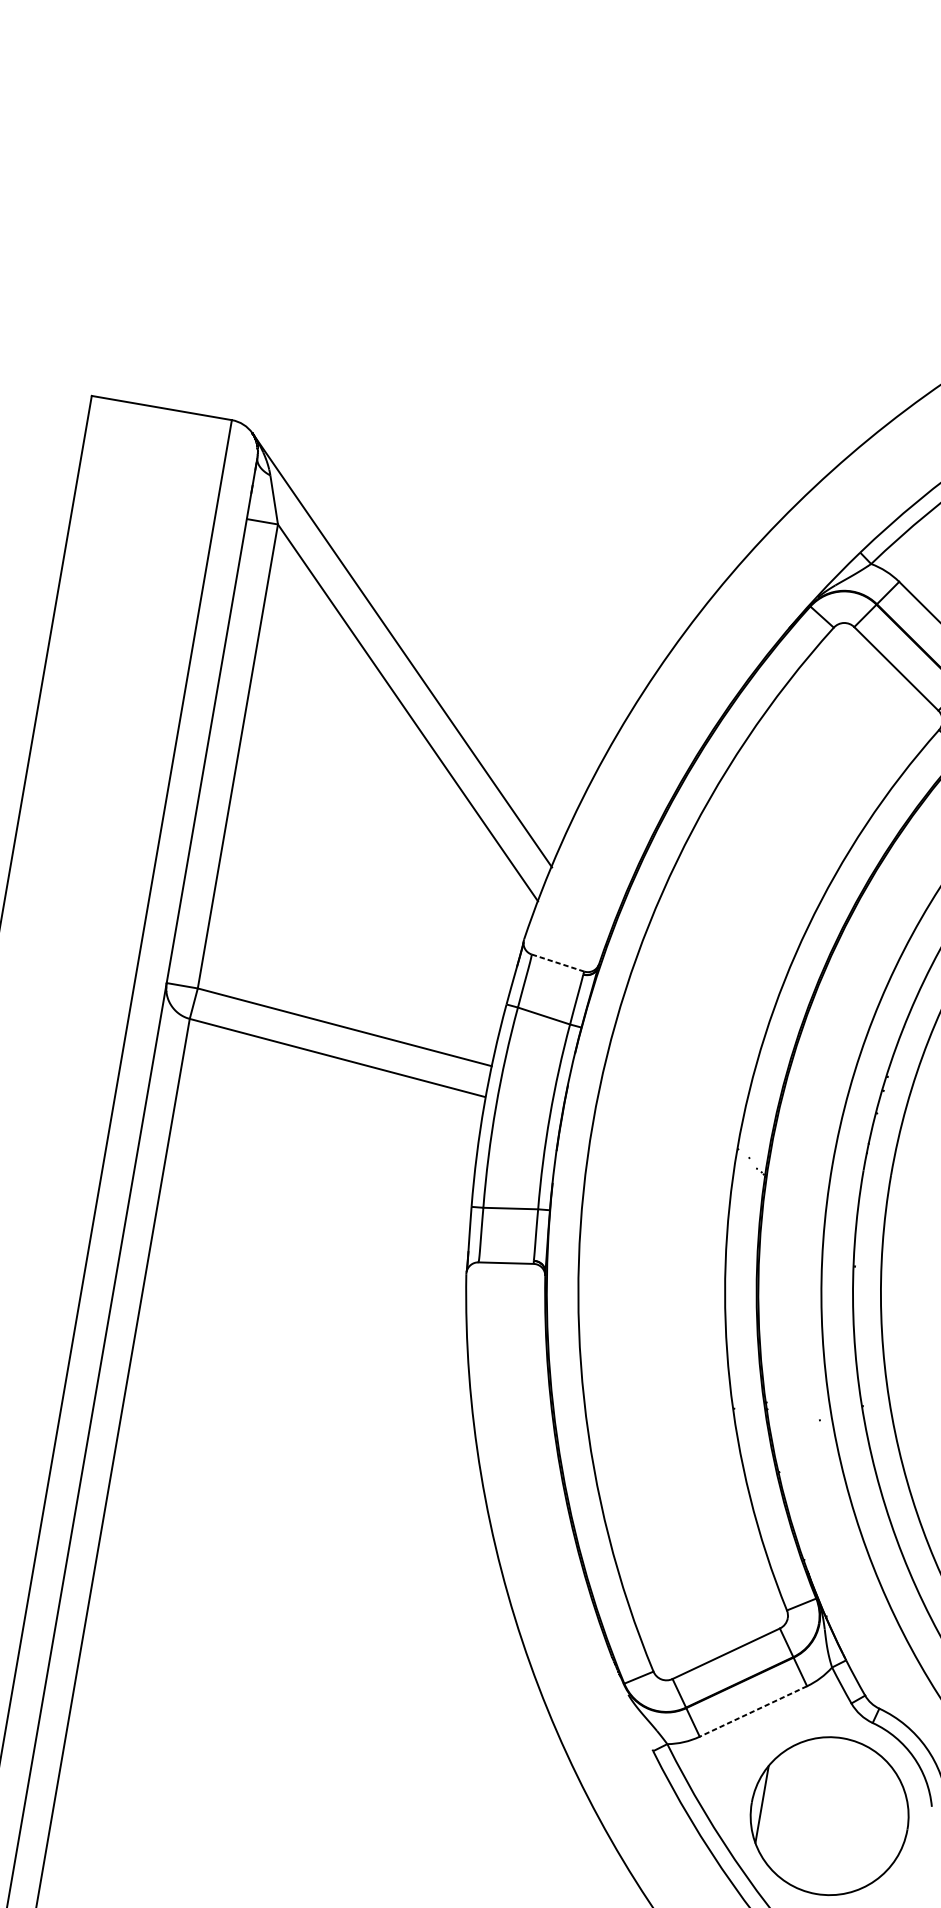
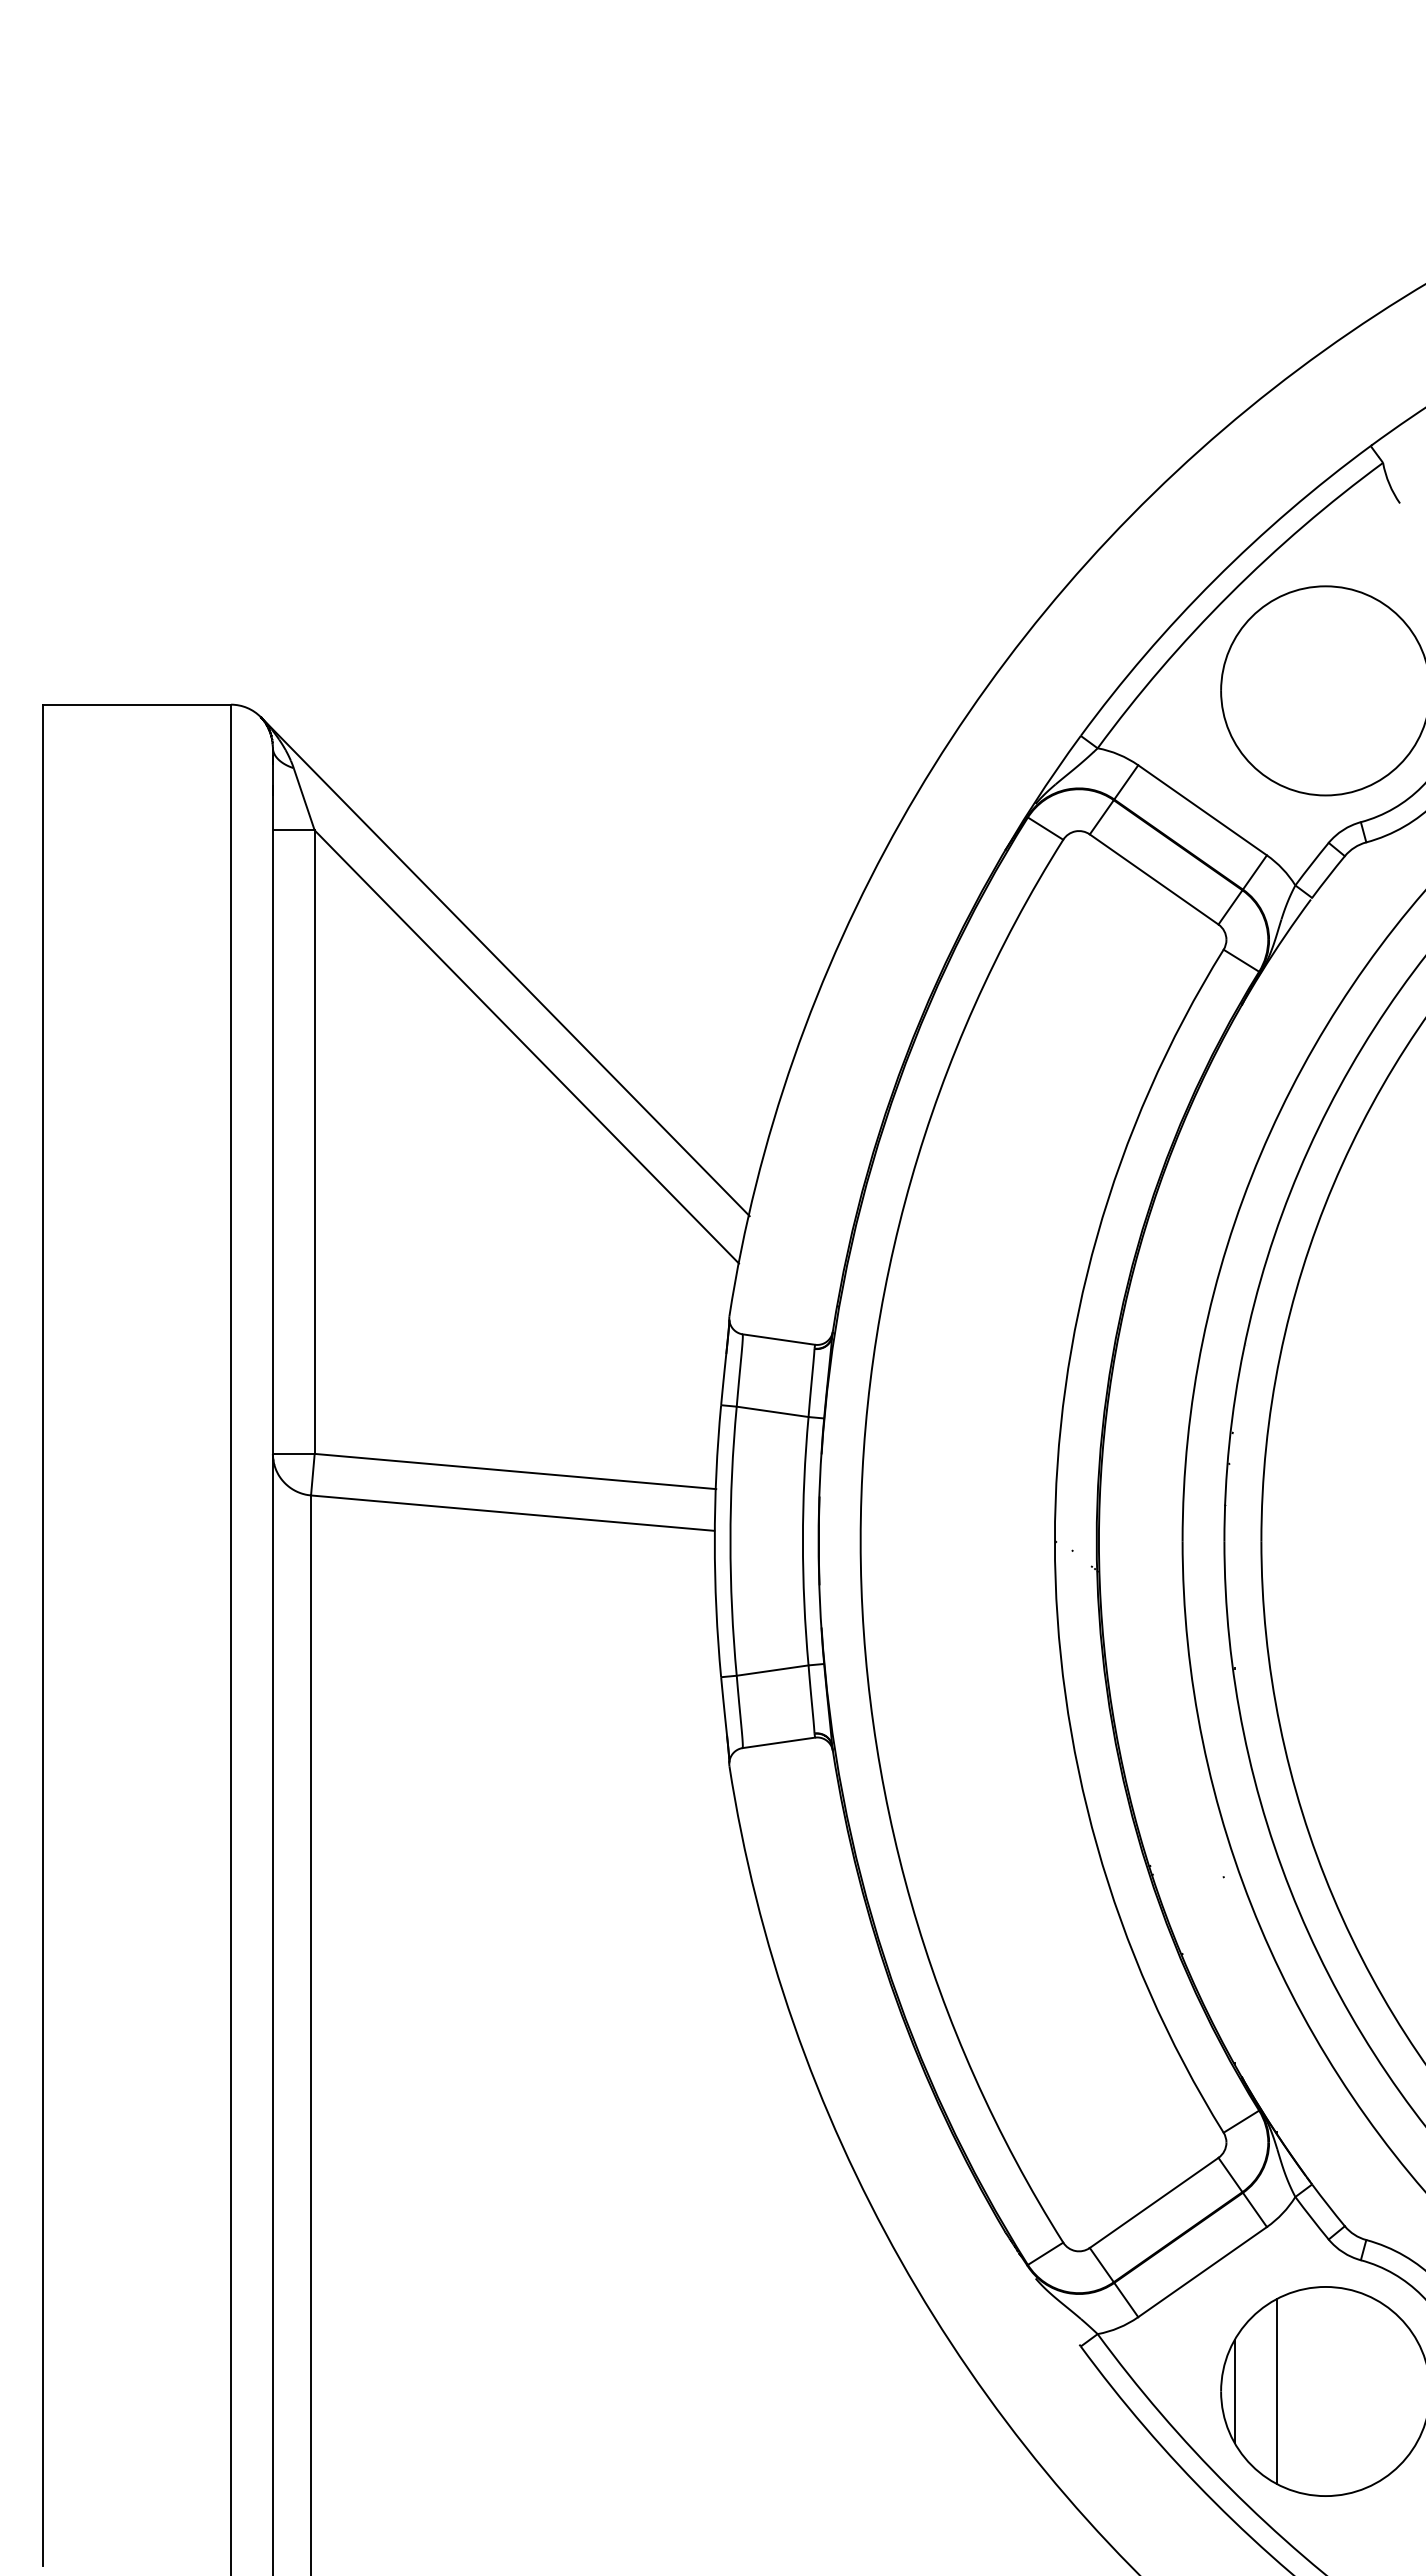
line: (557, 962) -> (778, 1339), dashed -> solid
line: (753, 1711) -> (1202, 2272), dashed -> solid
line: (793, 1809) -> (1276, 2391), added

